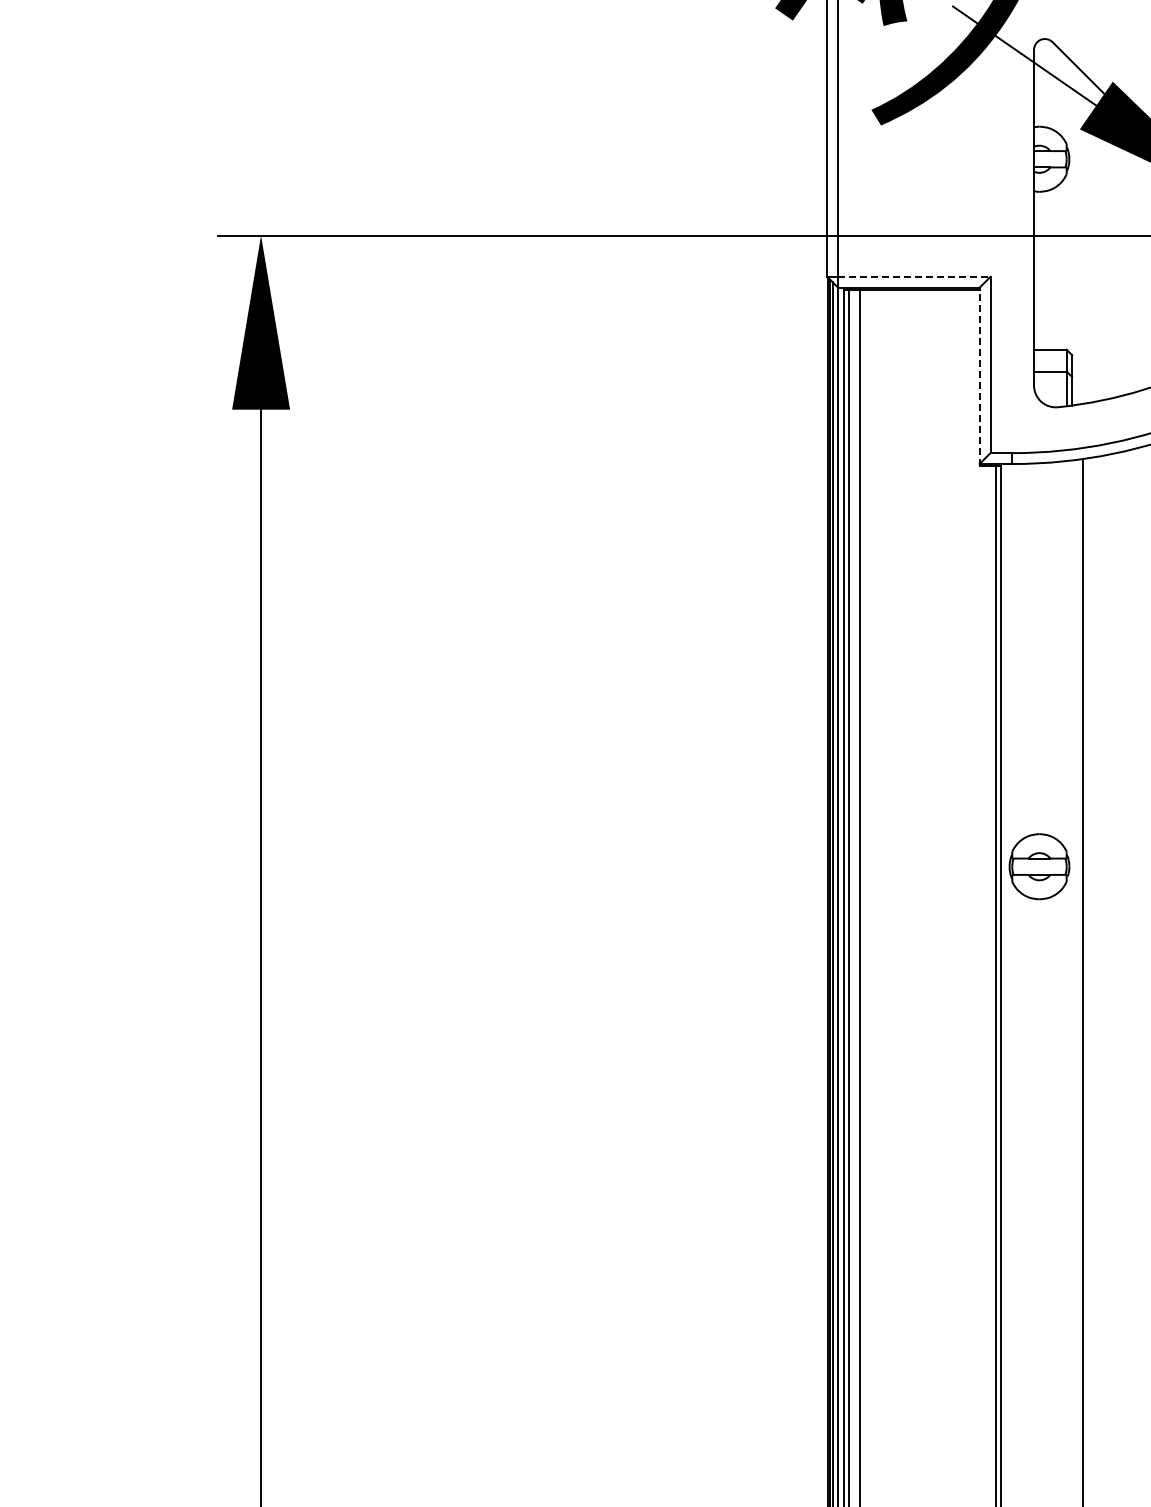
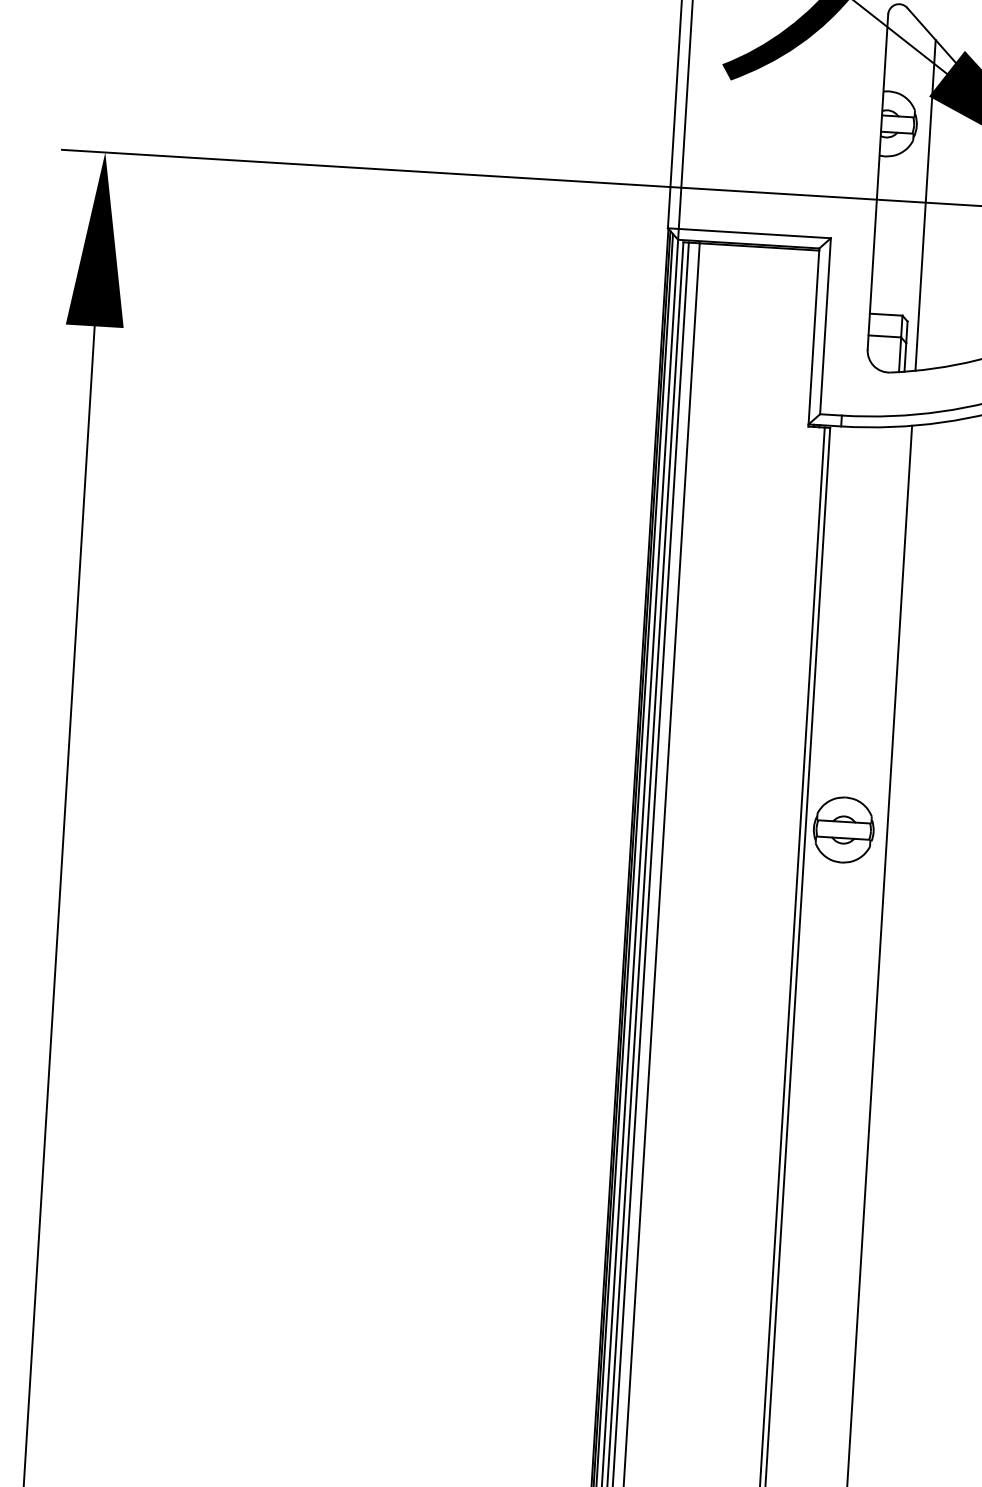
line: (1083, 237) -> (926, 204), added
line: (914, 276) -> (755, 233), dashed -> solid
line: (979, 377) -> (813, 338), dashed -> solid

